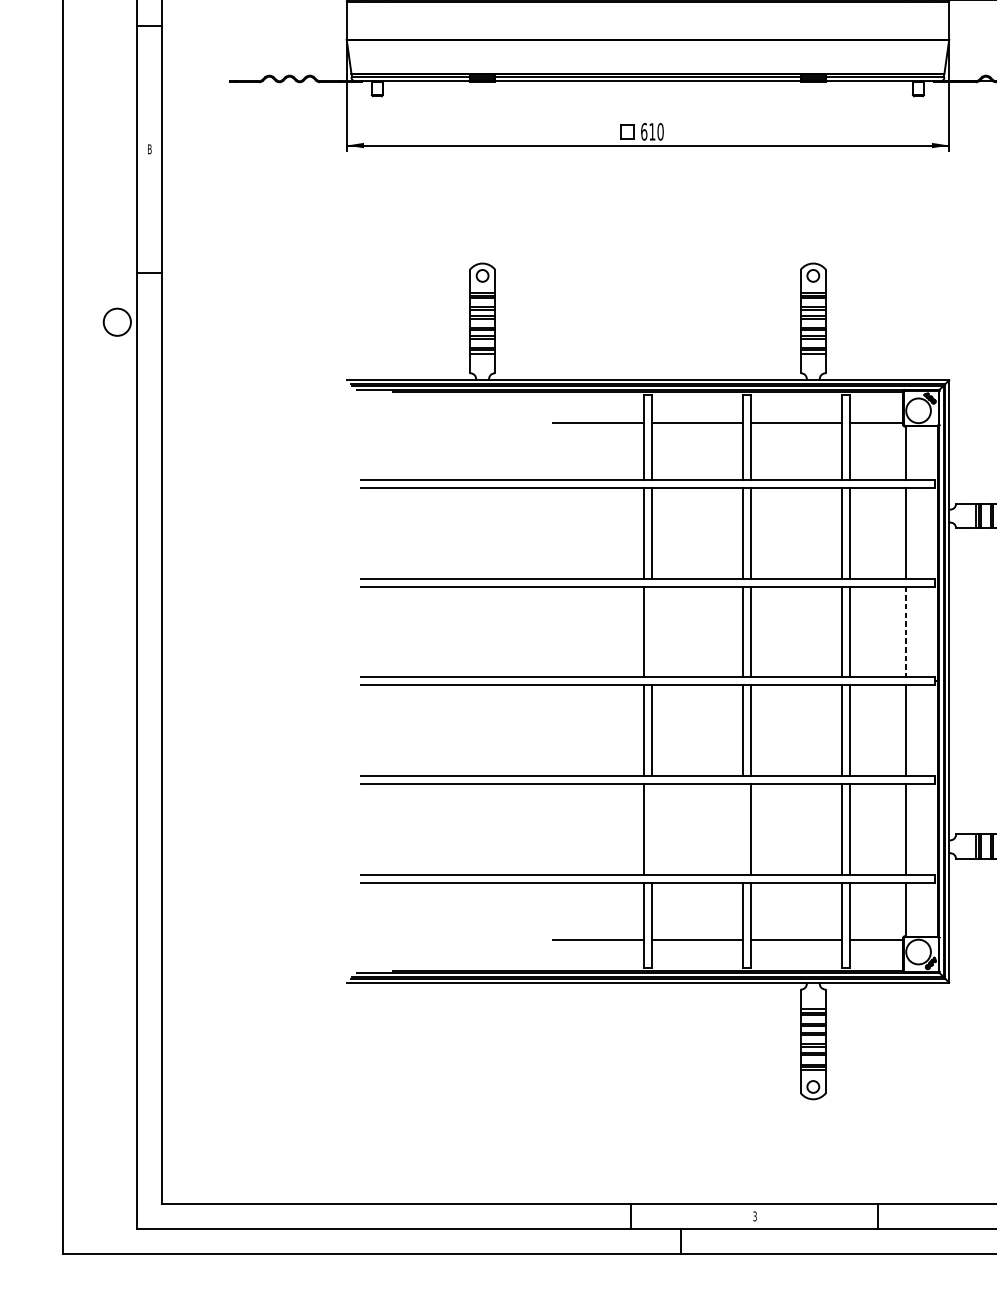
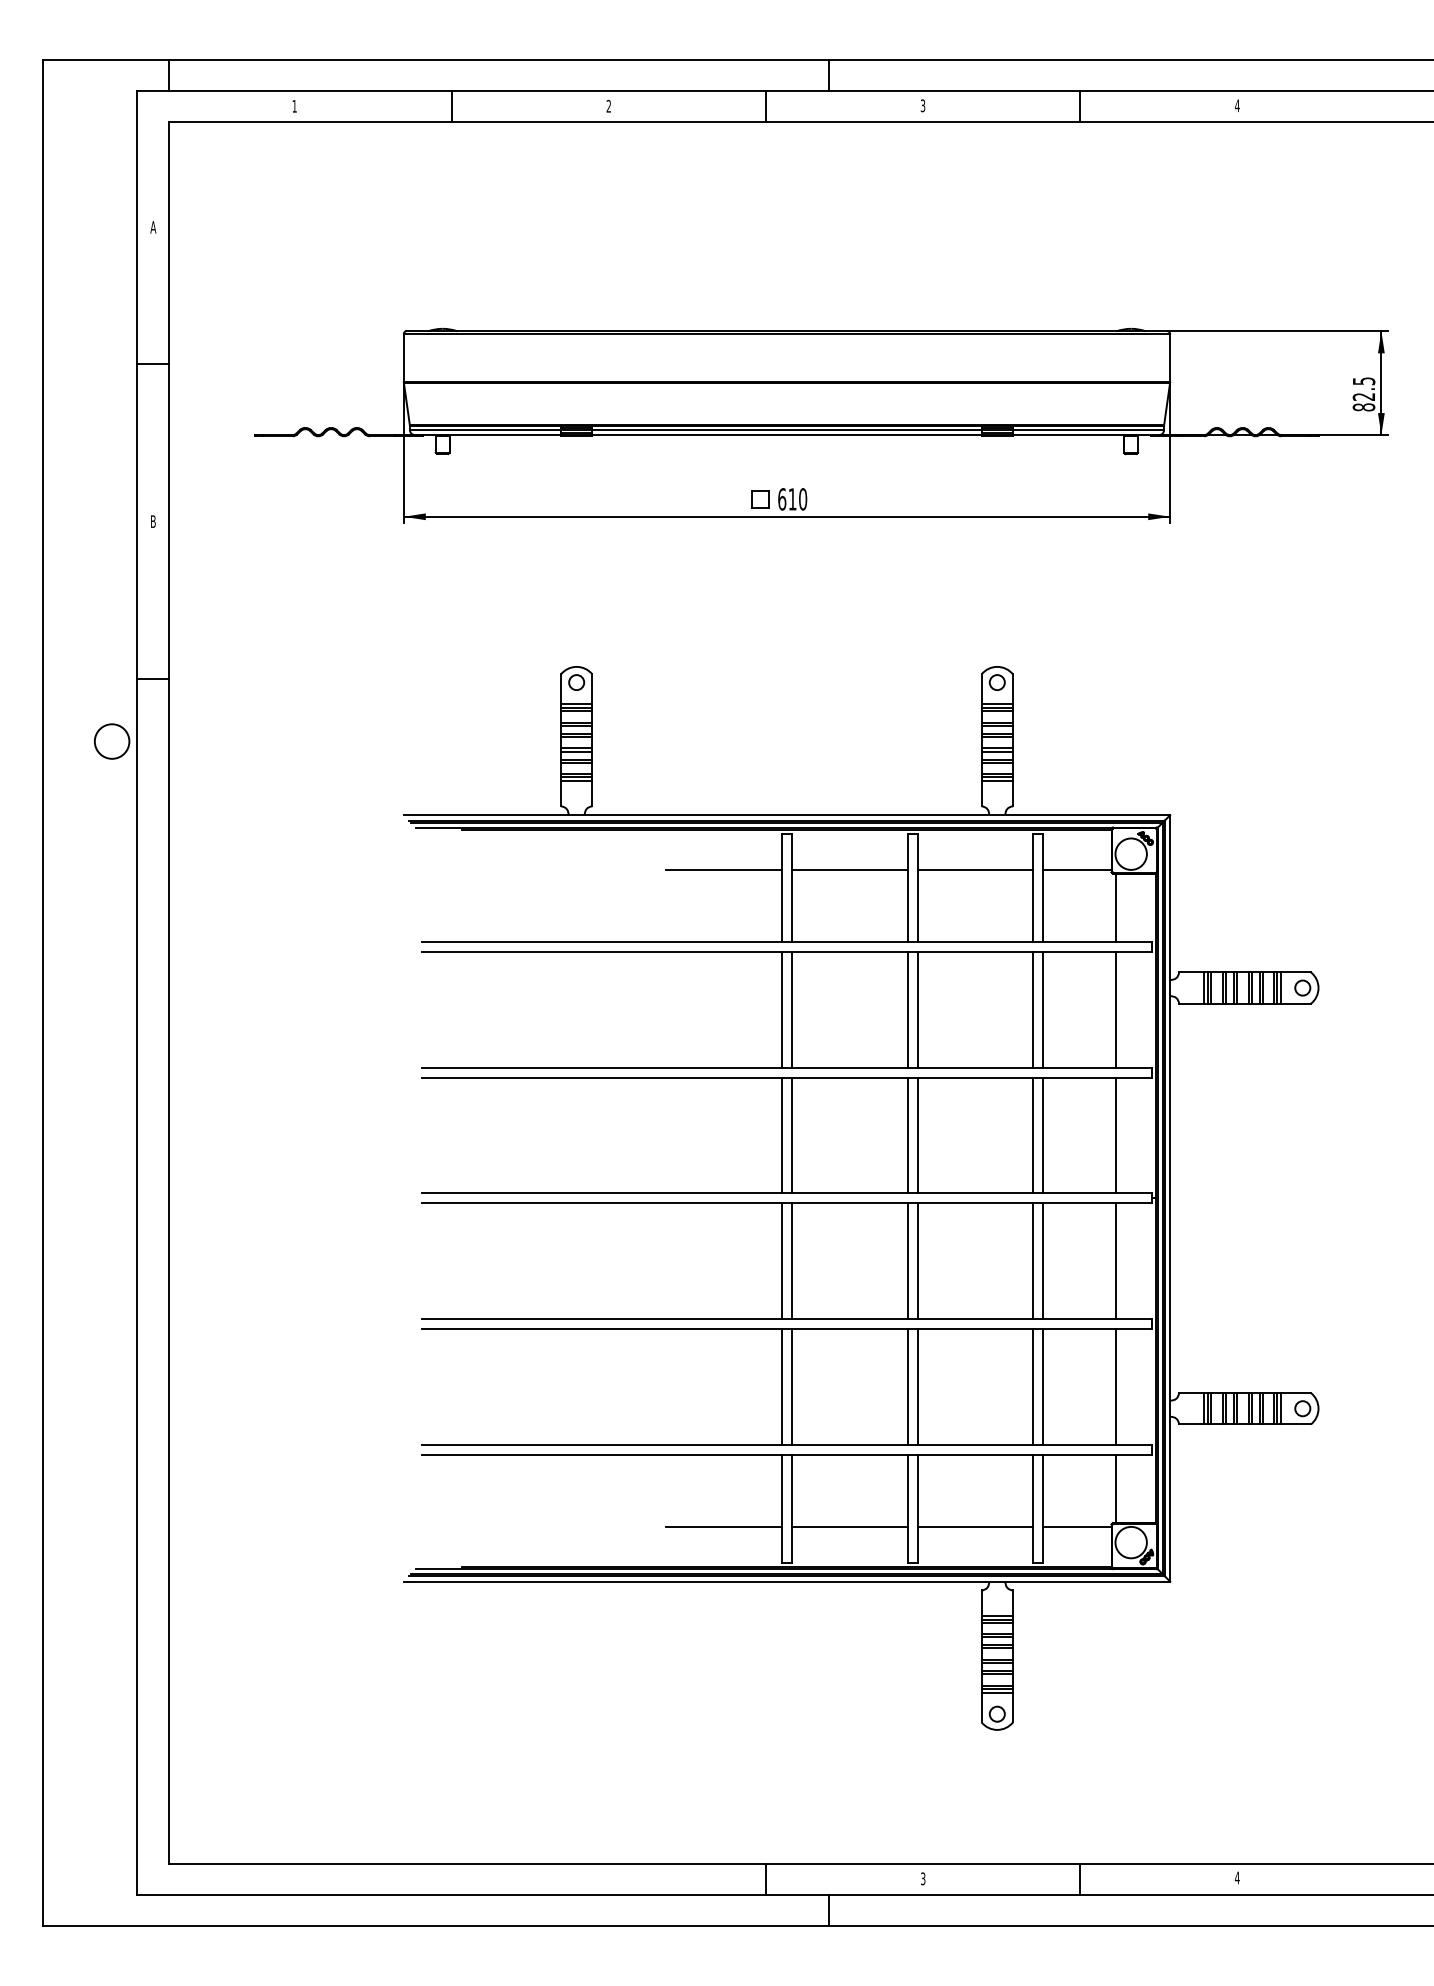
line: (652, 631) -> (792, 1135), added
line: (906, 631) -> (1115, 1135), dashed -> solid
line: (652, 829) -> (792, 1386), added
line: (742, 829) -> (907, 1386), added

